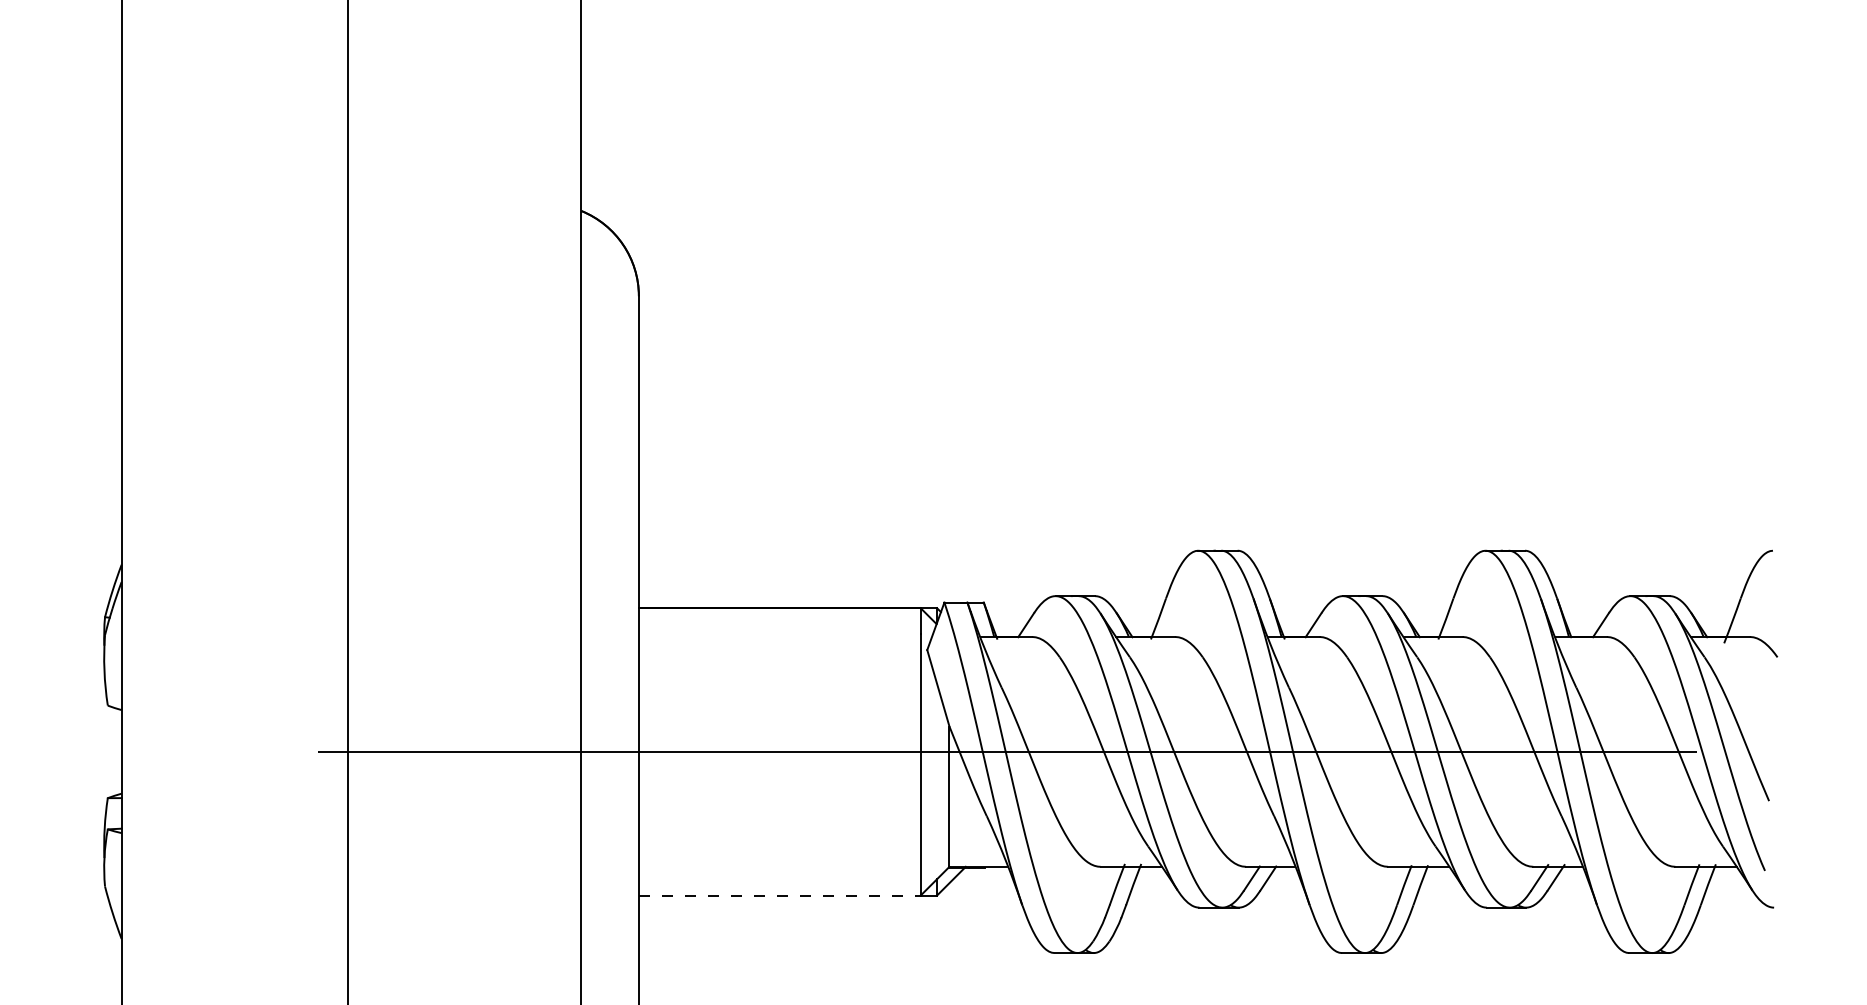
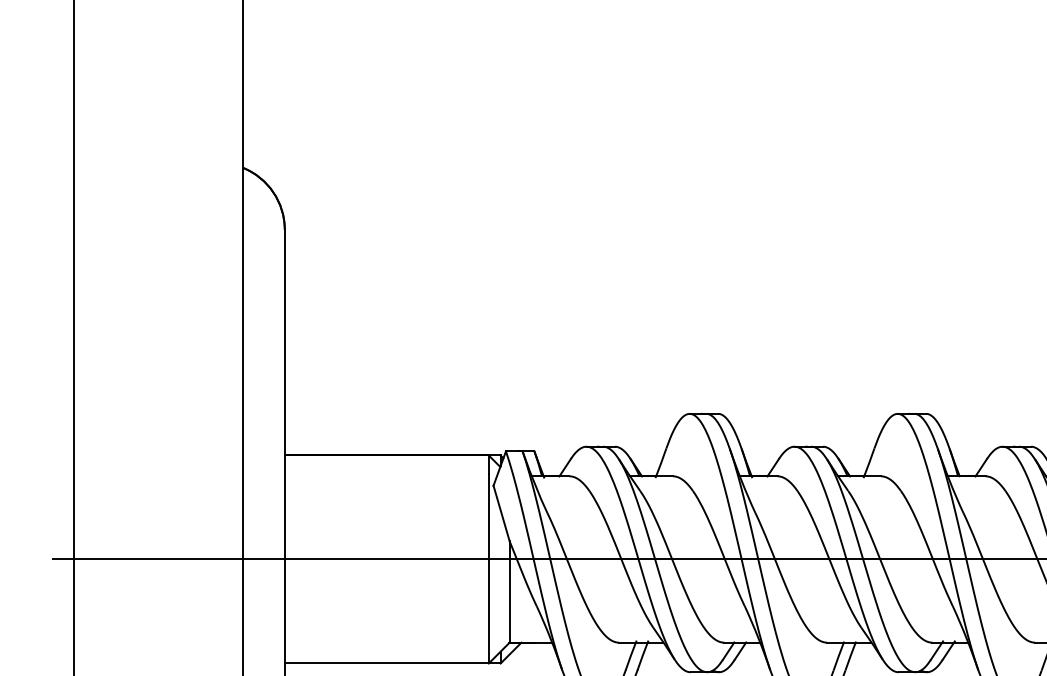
line: (779, 895) -> (386, 663), dashed -> solid

